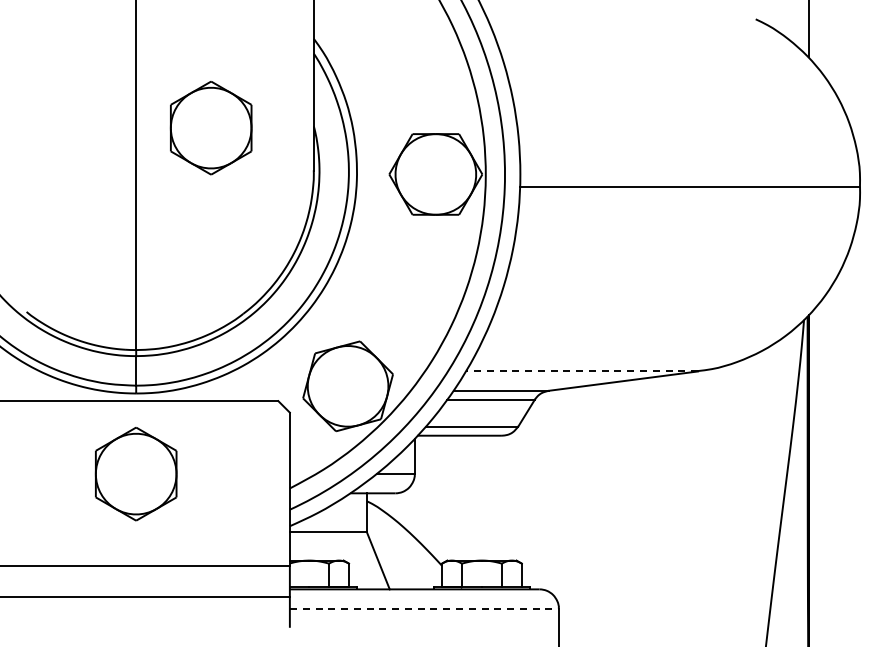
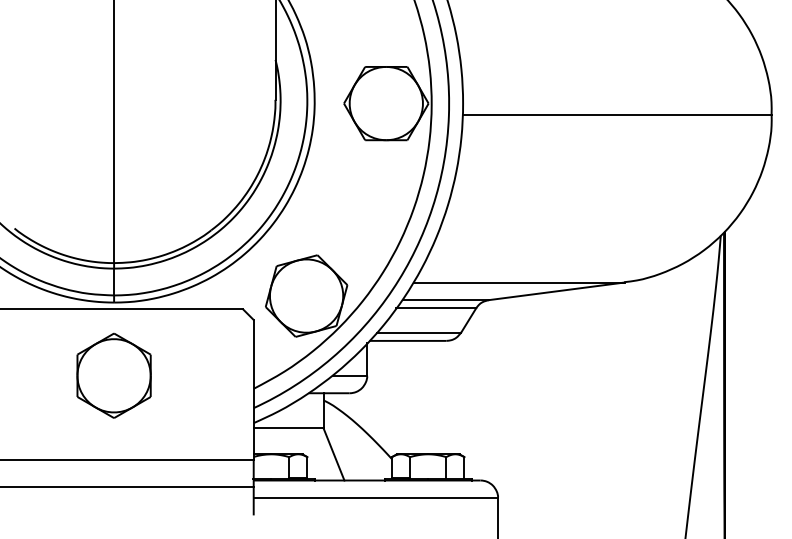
part: (210, 128) -> (181, 61), removed
line: (581, 371) -> (518, 282), dashed -> solid
line: (424, 608) -> (376, 497), dashed -> solid

